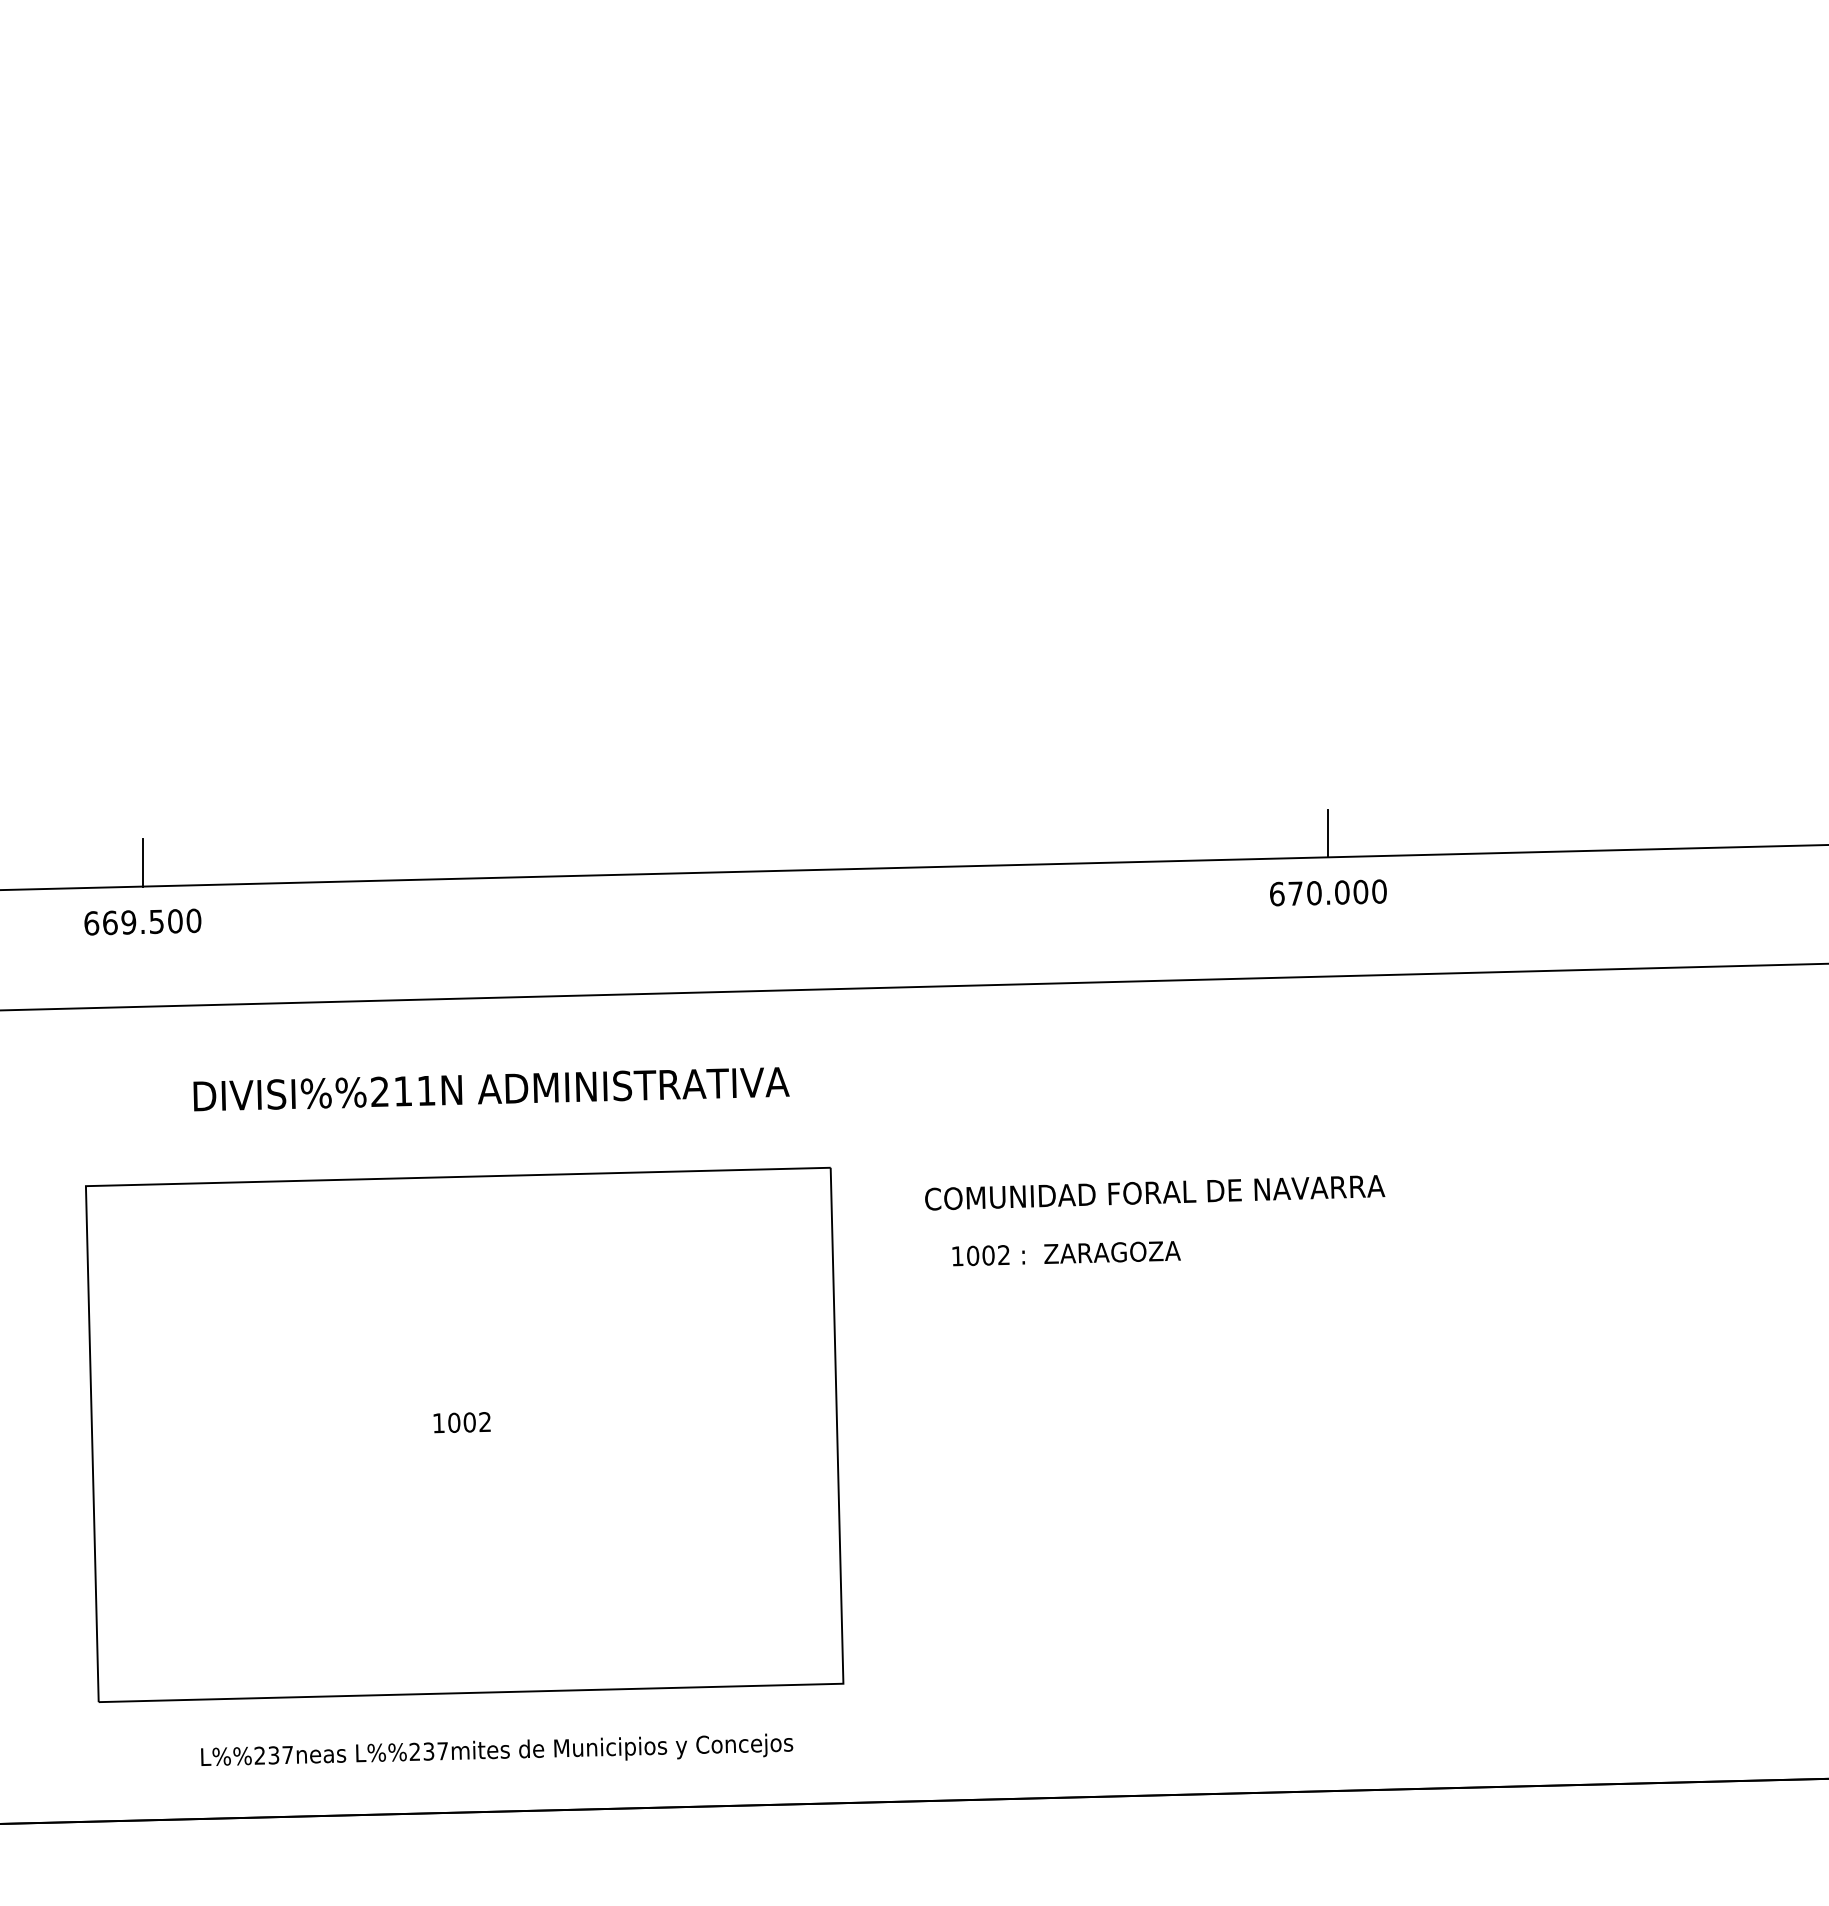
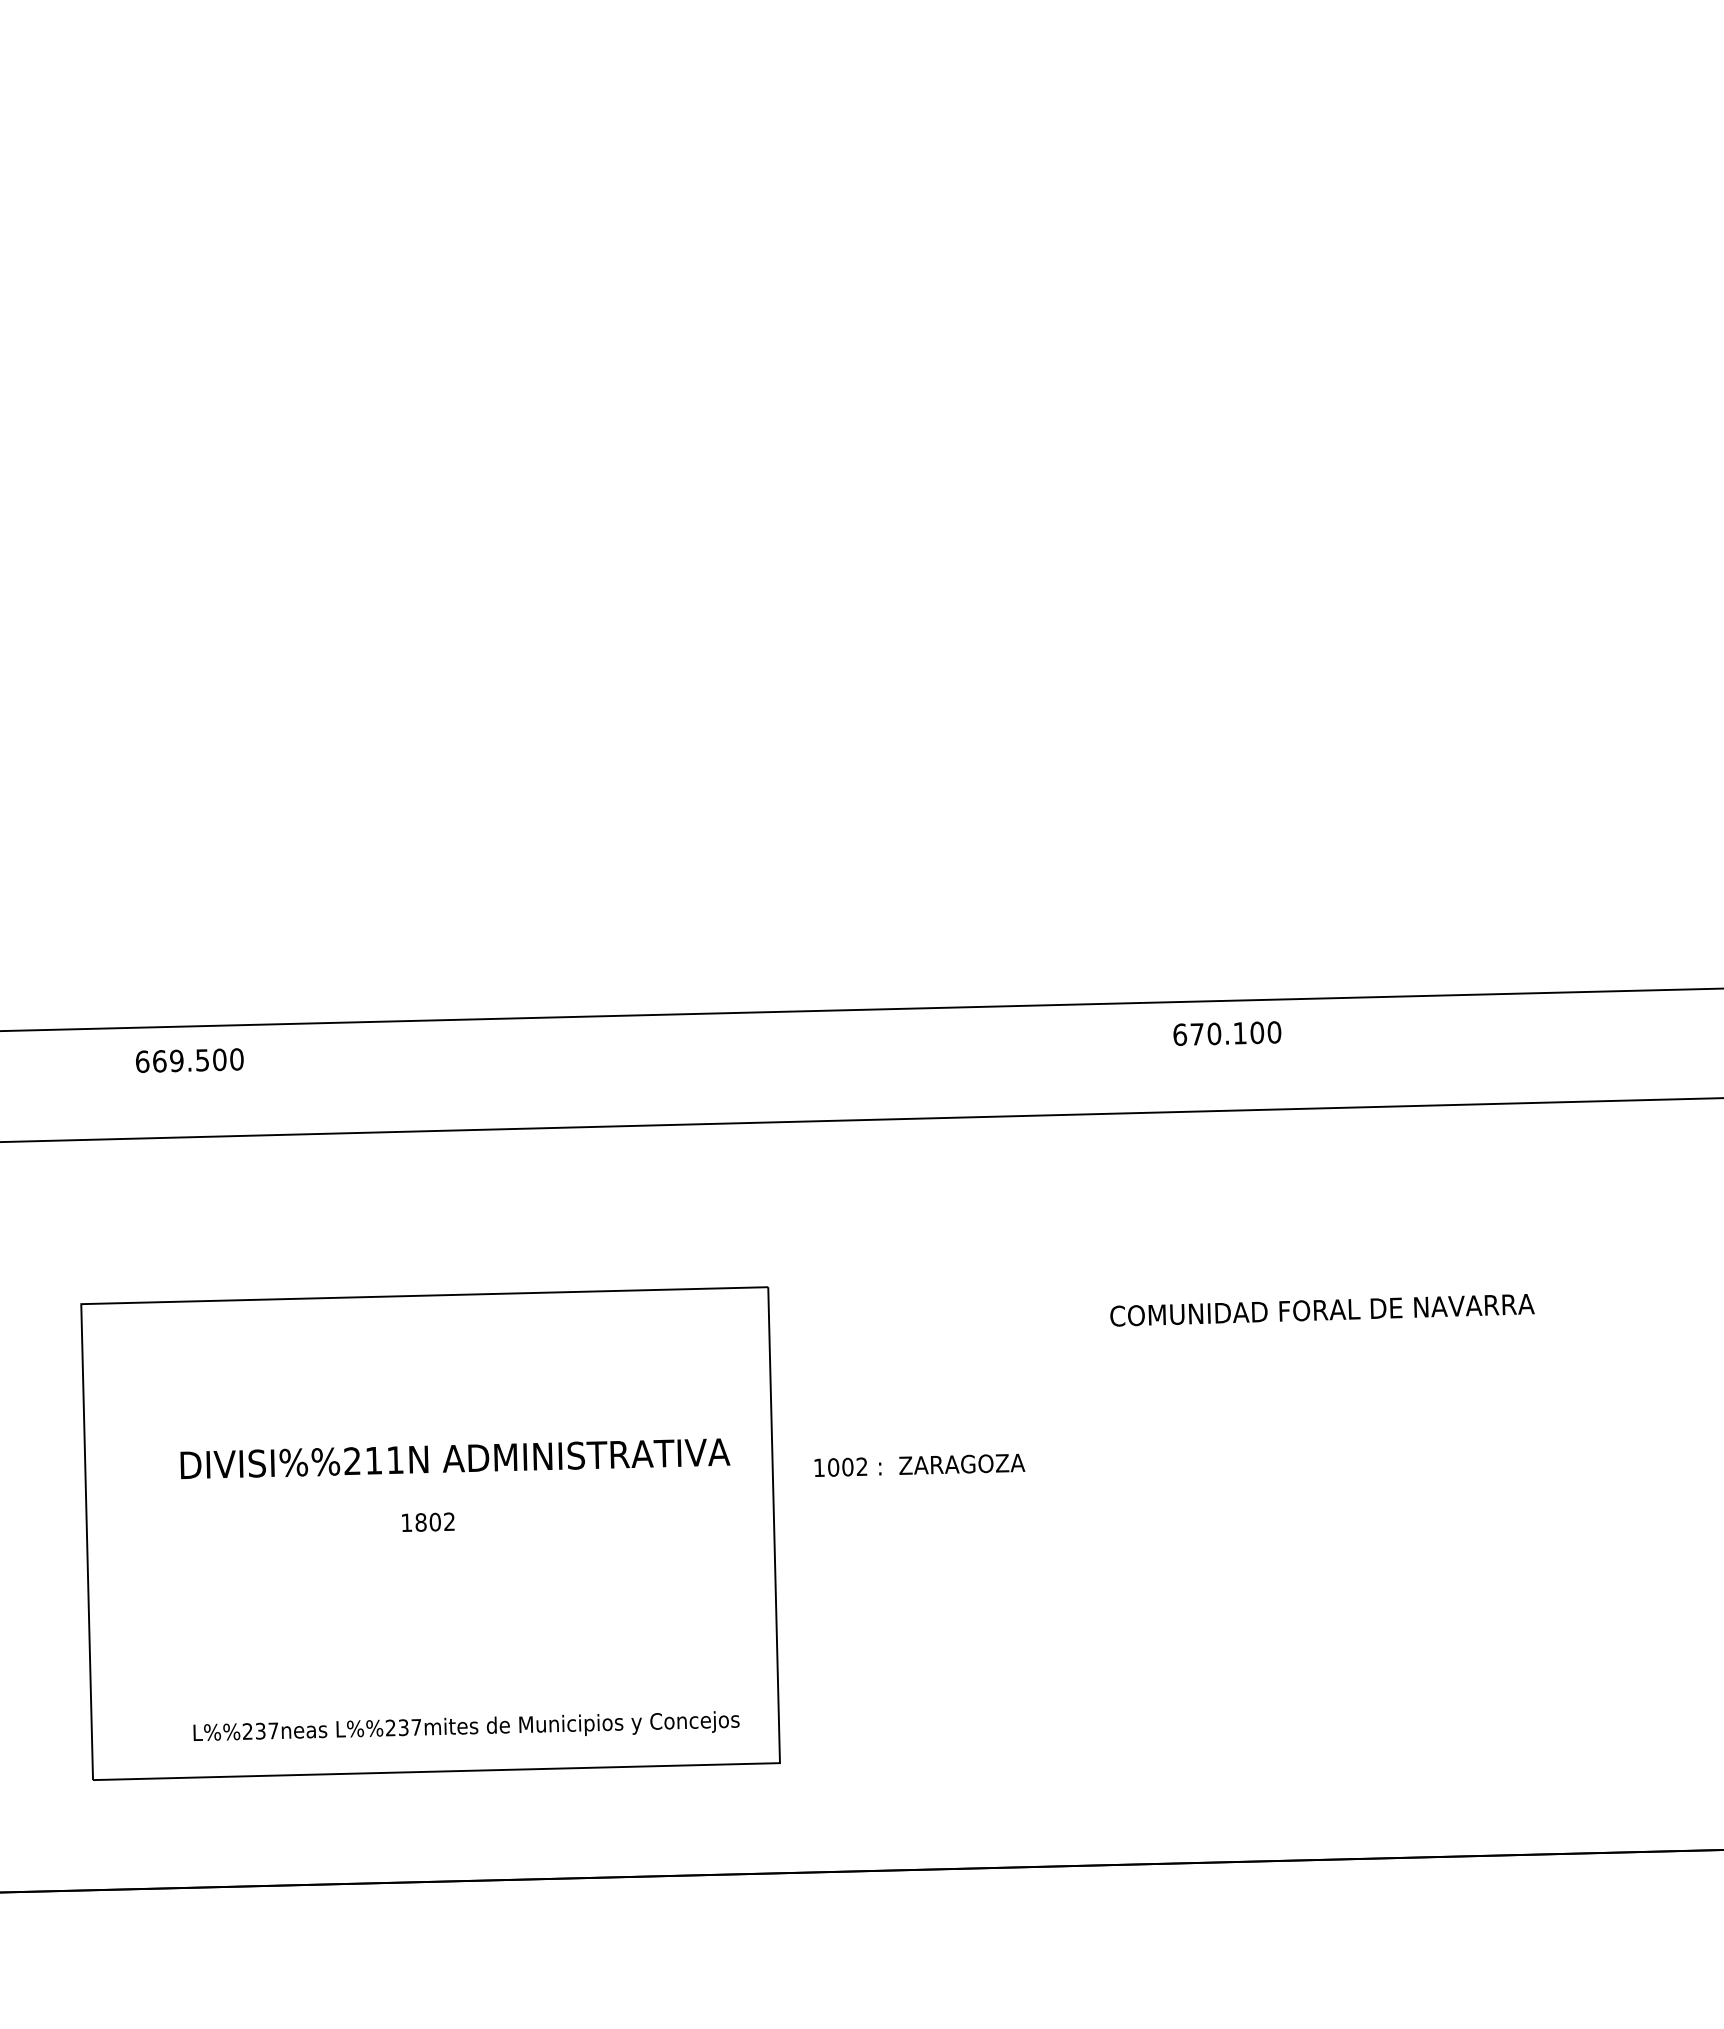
line: (1328, 833) -> (1227, 978), removed
line: (142, 862) -> (133, 1005), removed
text: (1341, 892) -> (1239, 1033), 670.000 -> 670.100
text: (142, 922) -> (189, 1060), moved
text: (491, 1088) -> (455, 1458), moved
text: (1155, 1193) -> (1322, 1310), moved
text: (1066, 1253) -> (919, 1465), moved
text: (453, 1422) -> (420, 1522), 1002 -> 1802
text: (497, 1749) -> (466, 1725), moved

